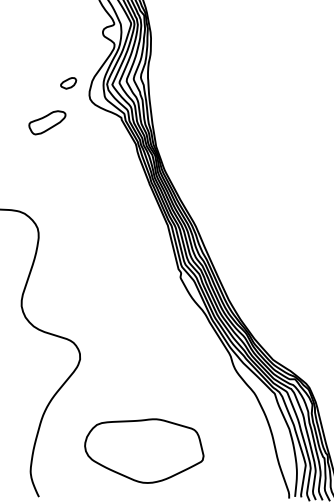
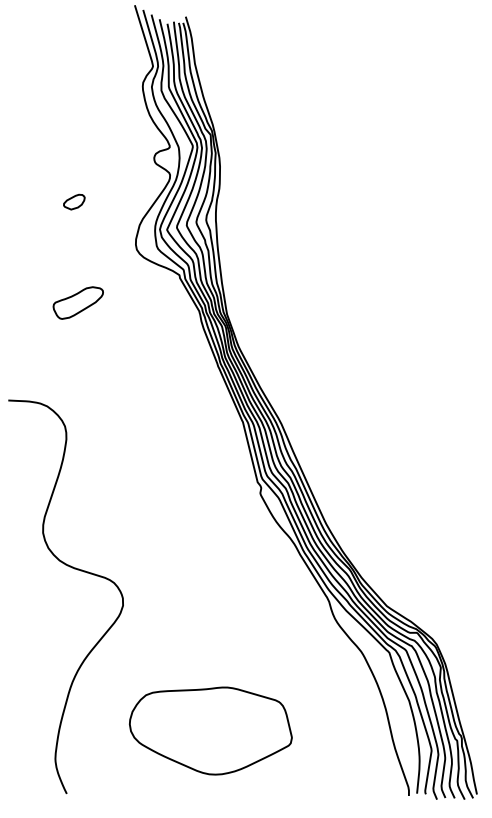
part: (68, 82) -> (74, 201), moved
part: (46, 122) -> (77, 302), moved

